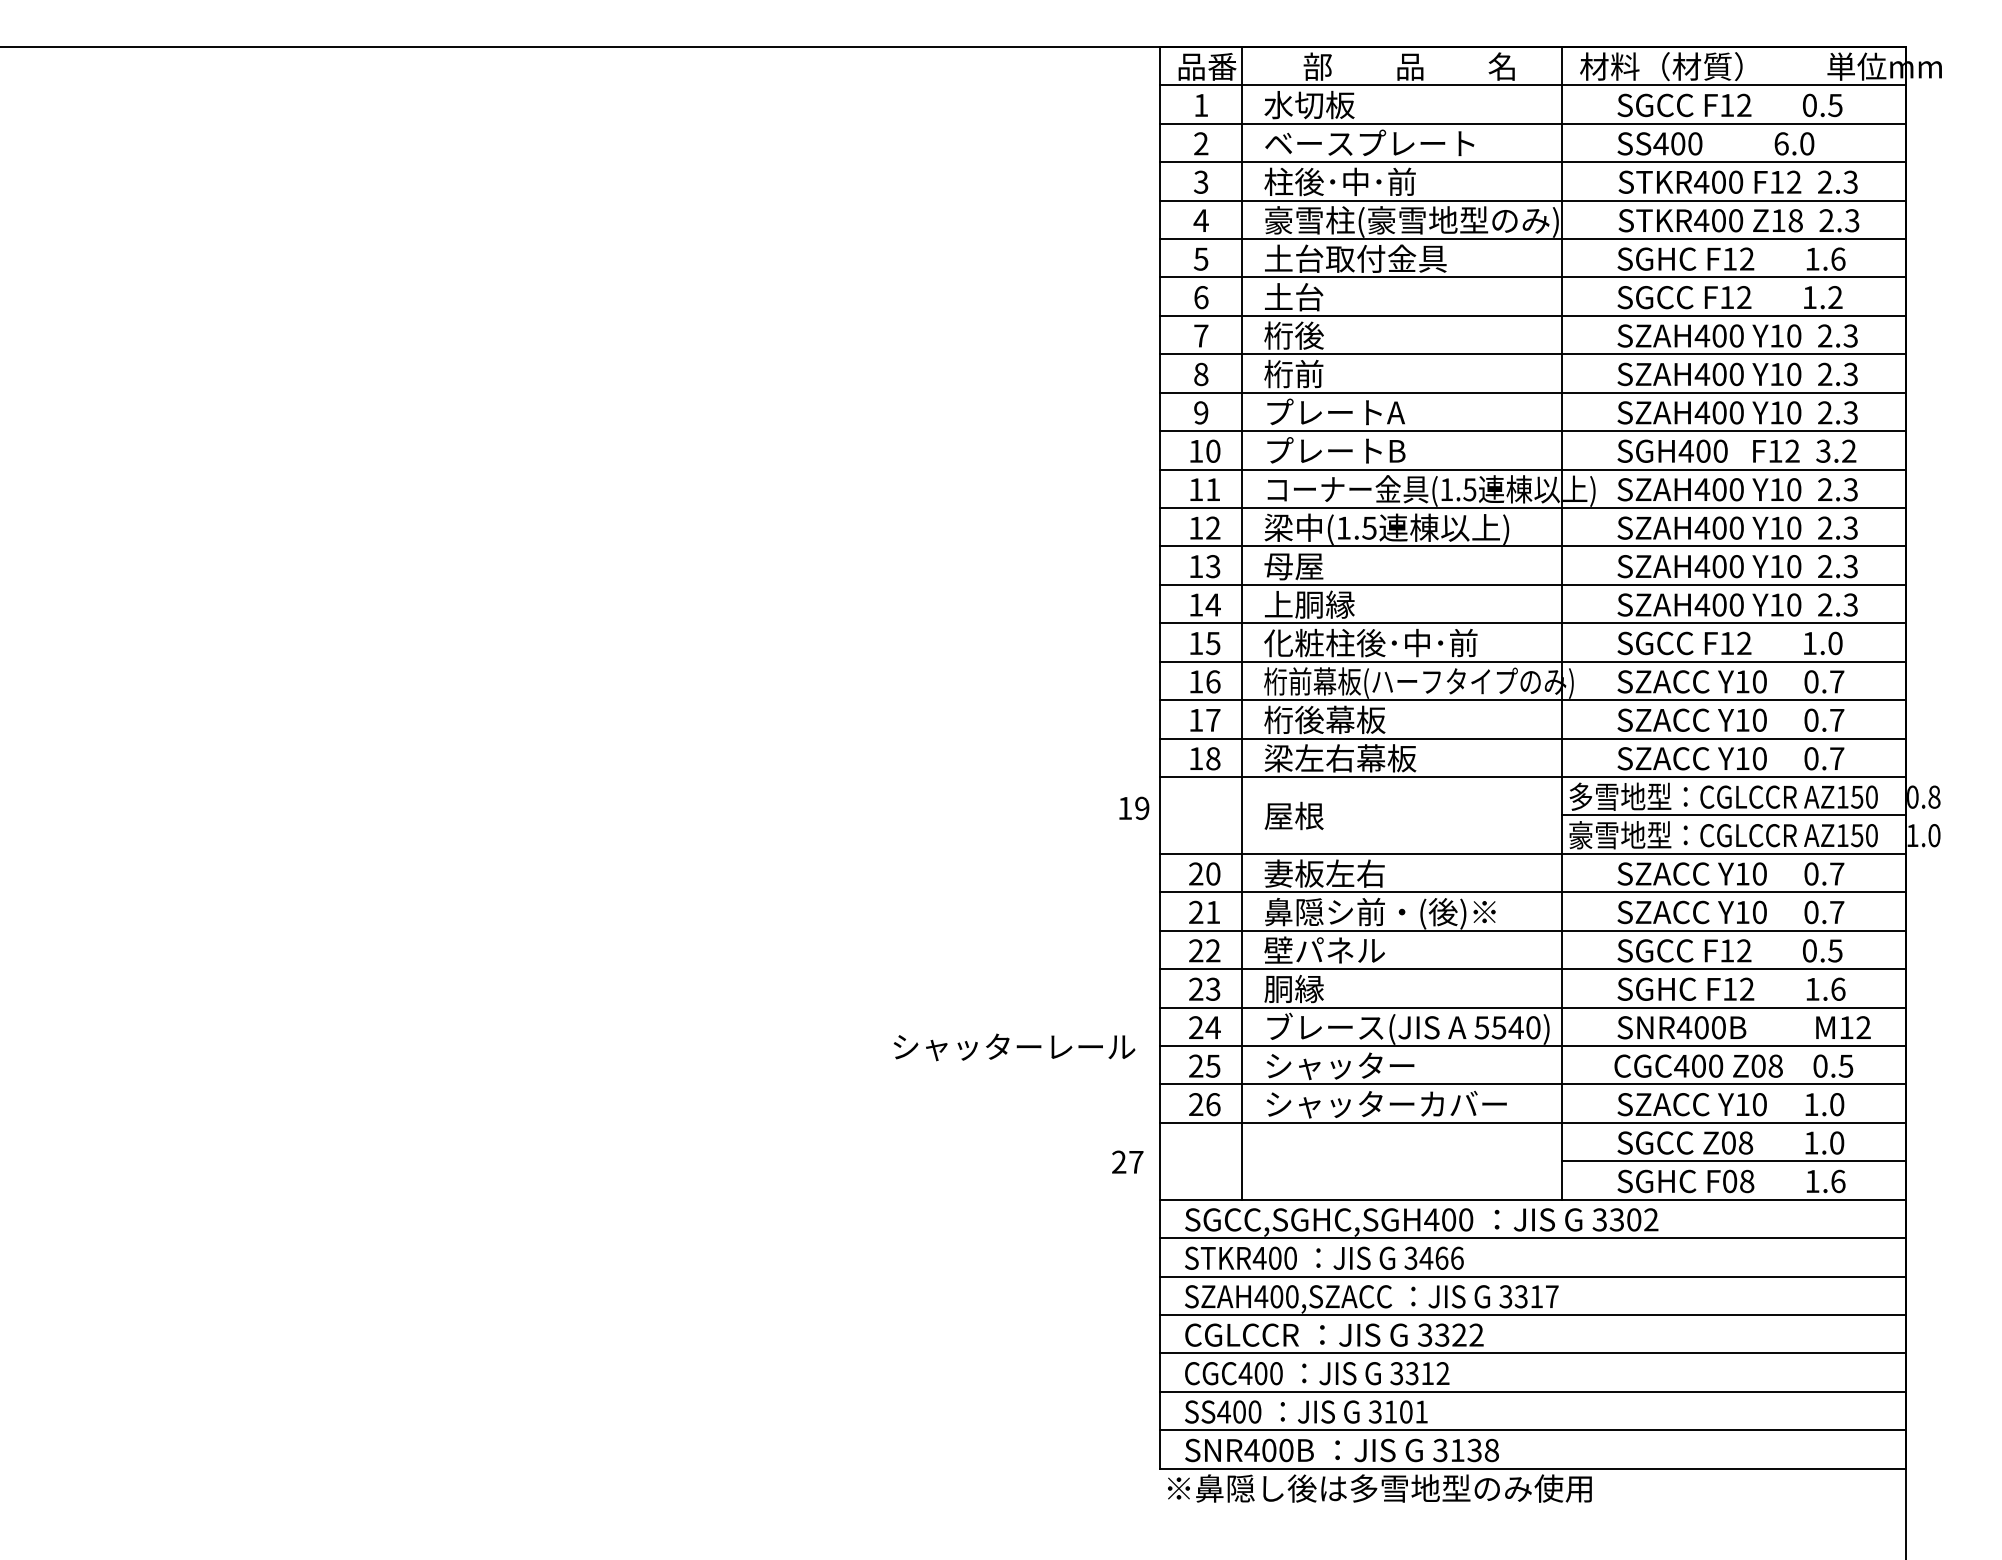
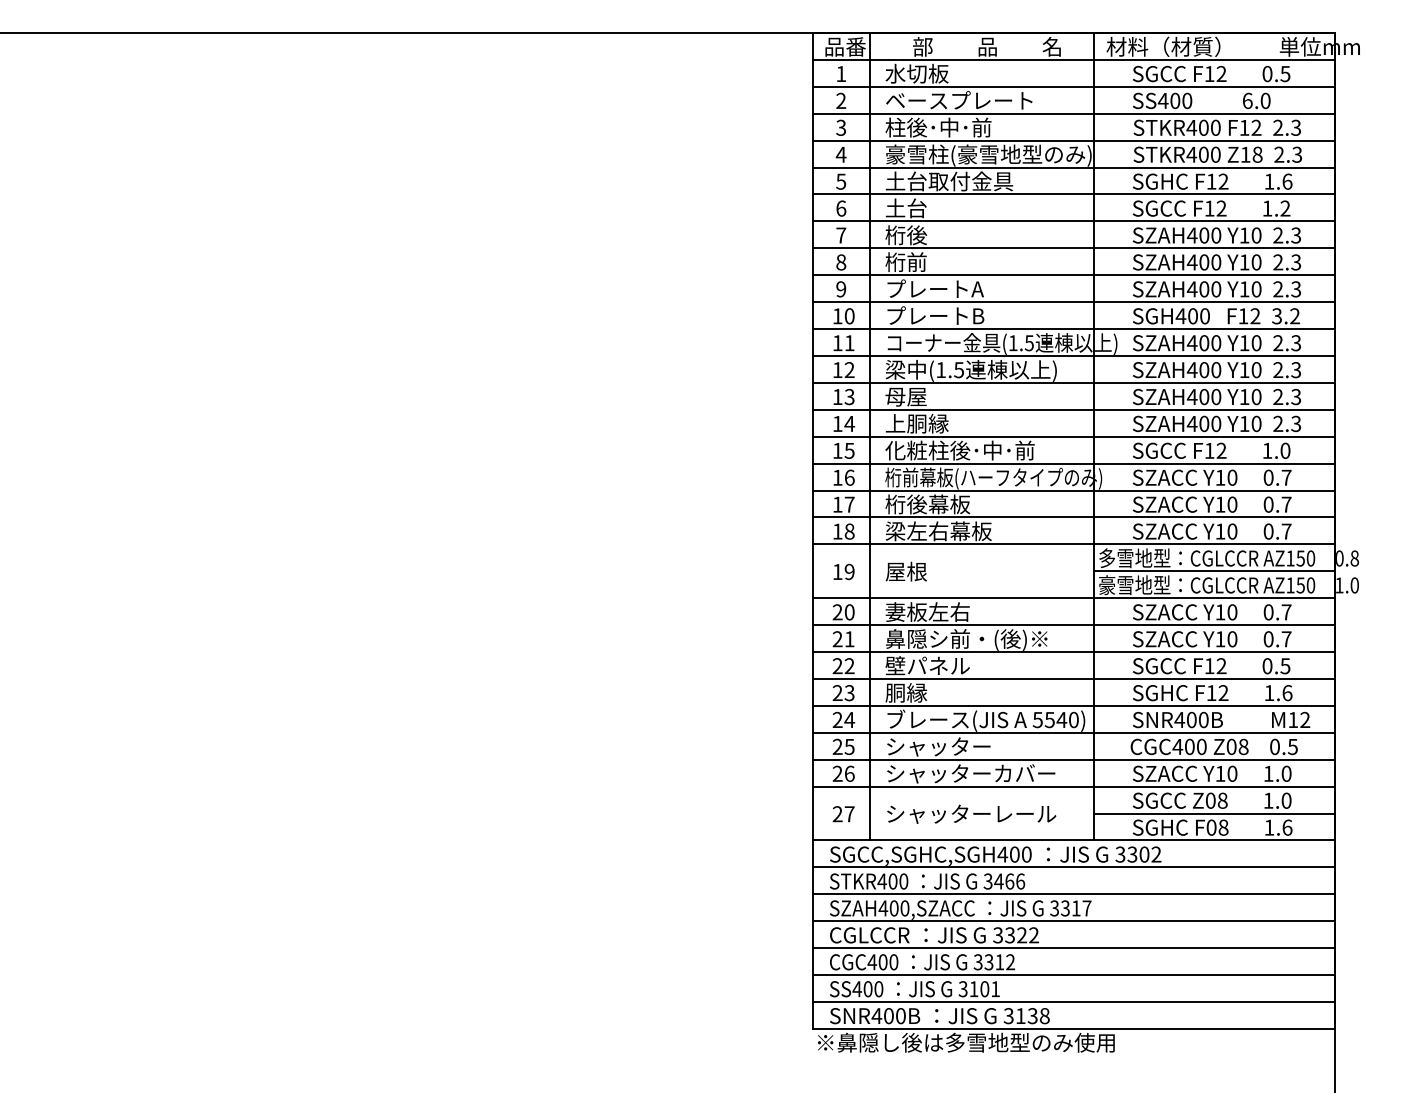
text: (1134, 807) -> (844, 571), moved
text: (1014, 1047) -> (971, 814), moved
text: (1127, 1161) -> (843, 813), moved

